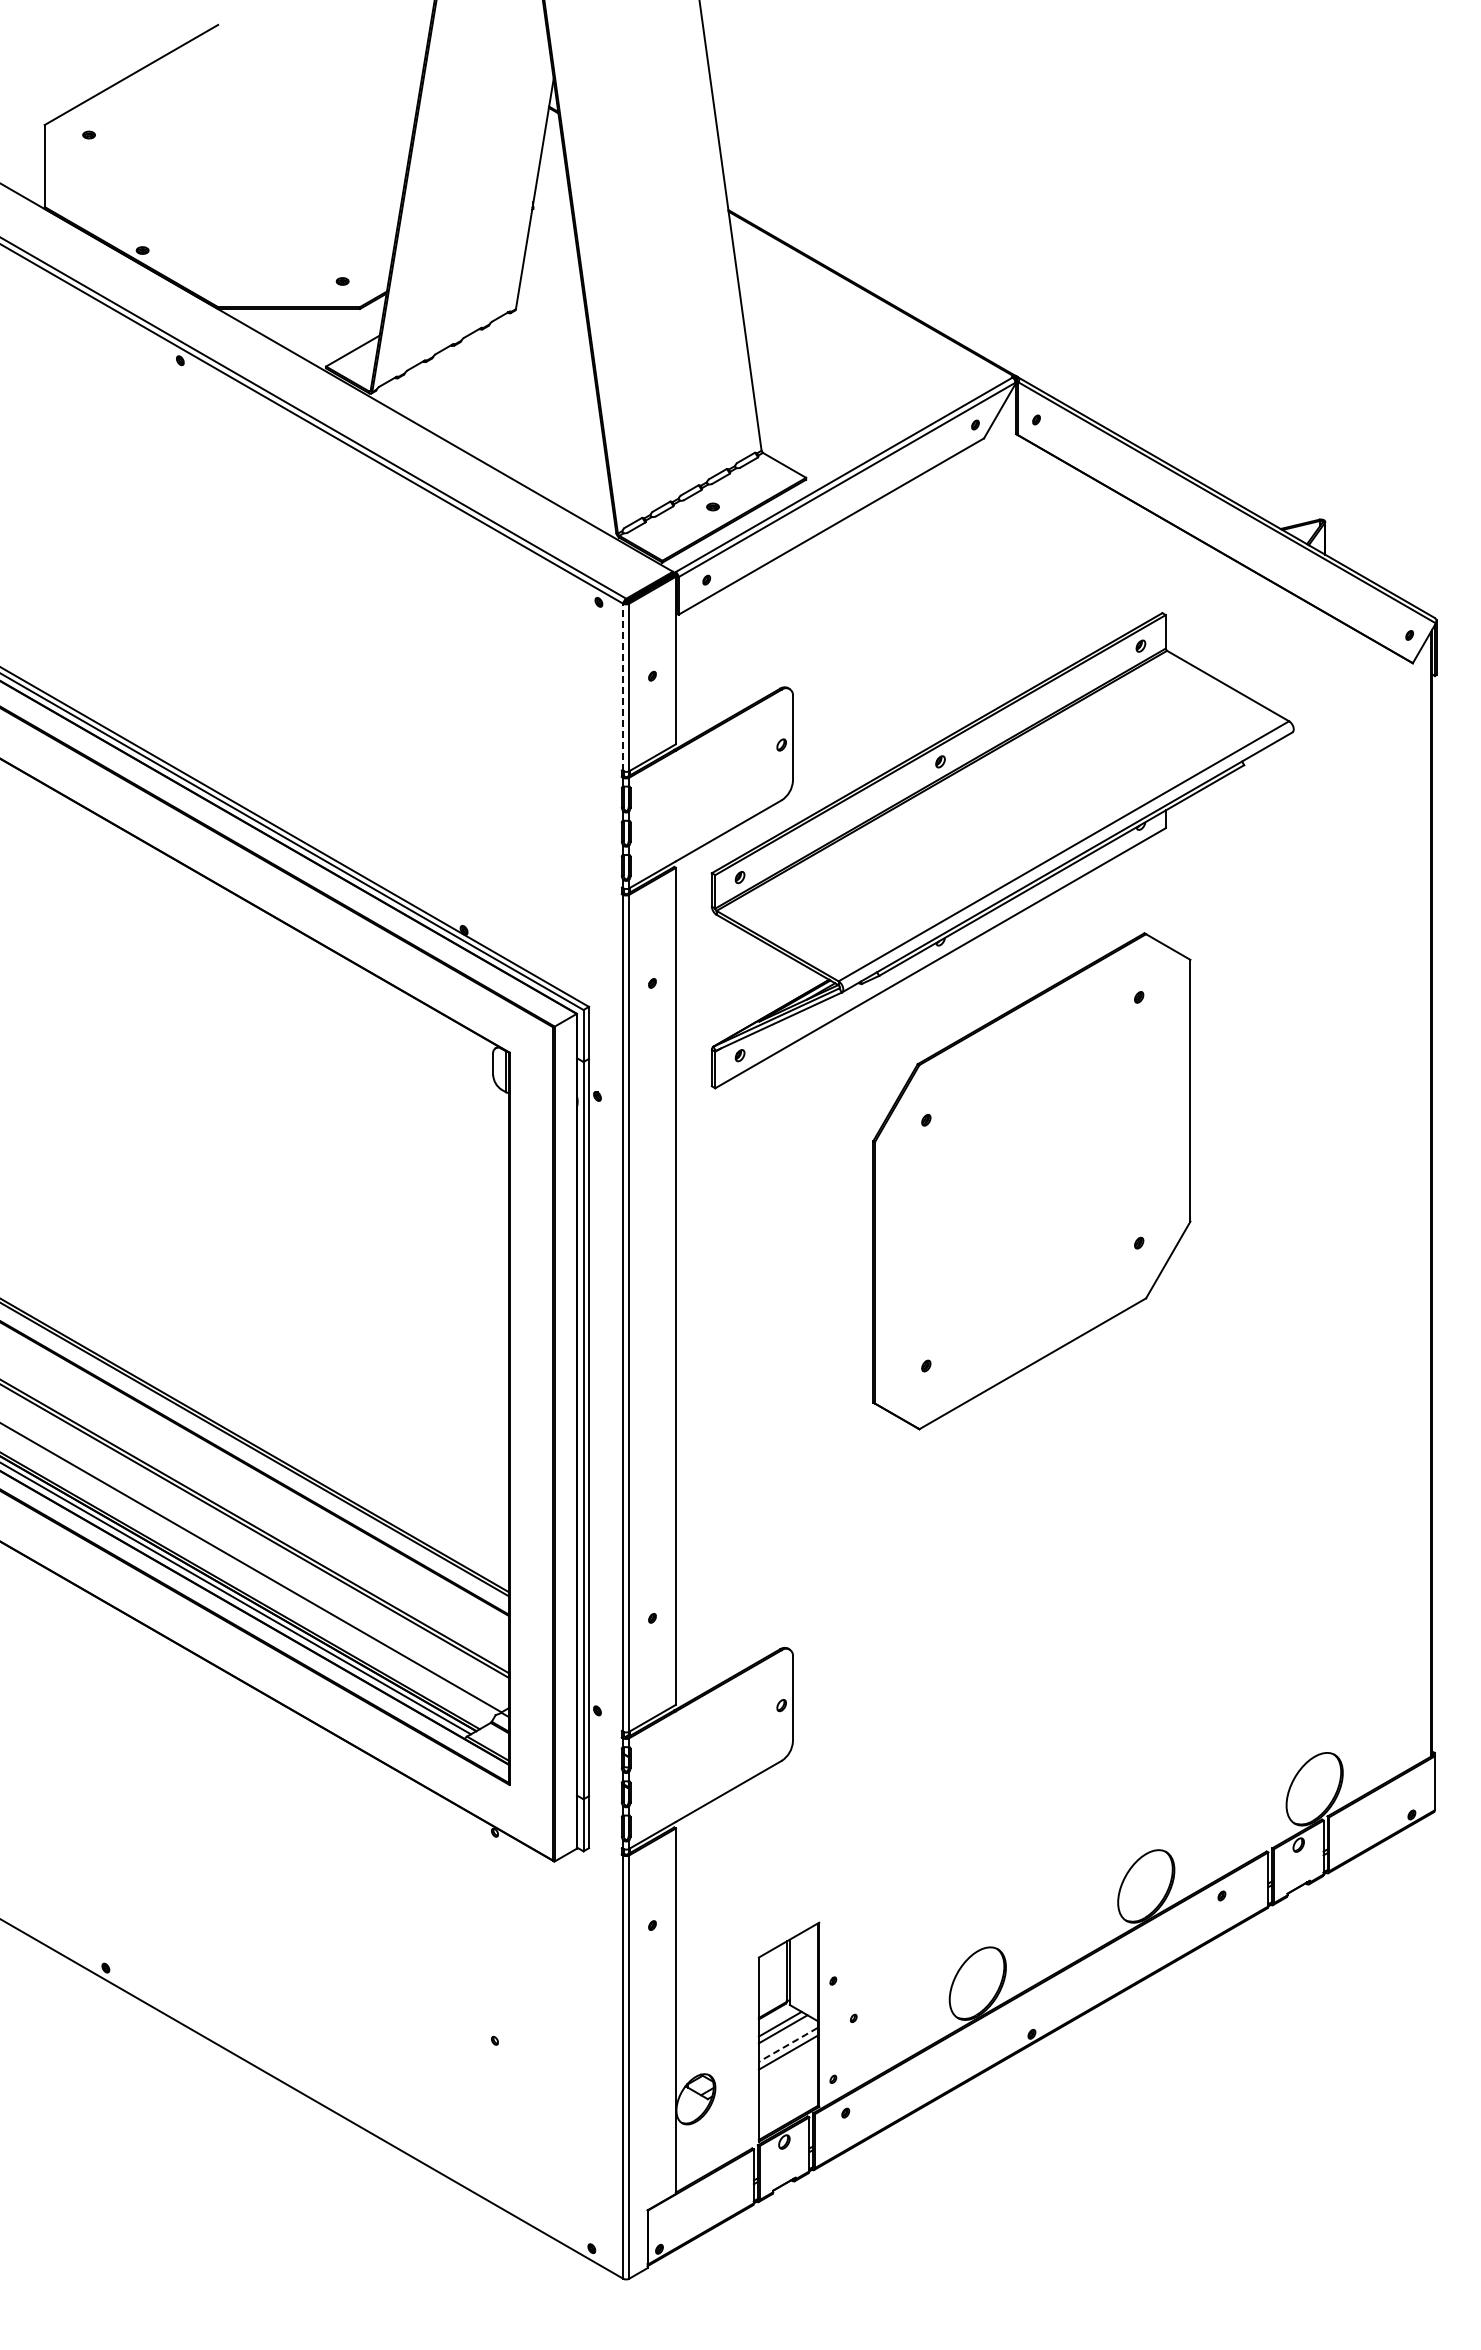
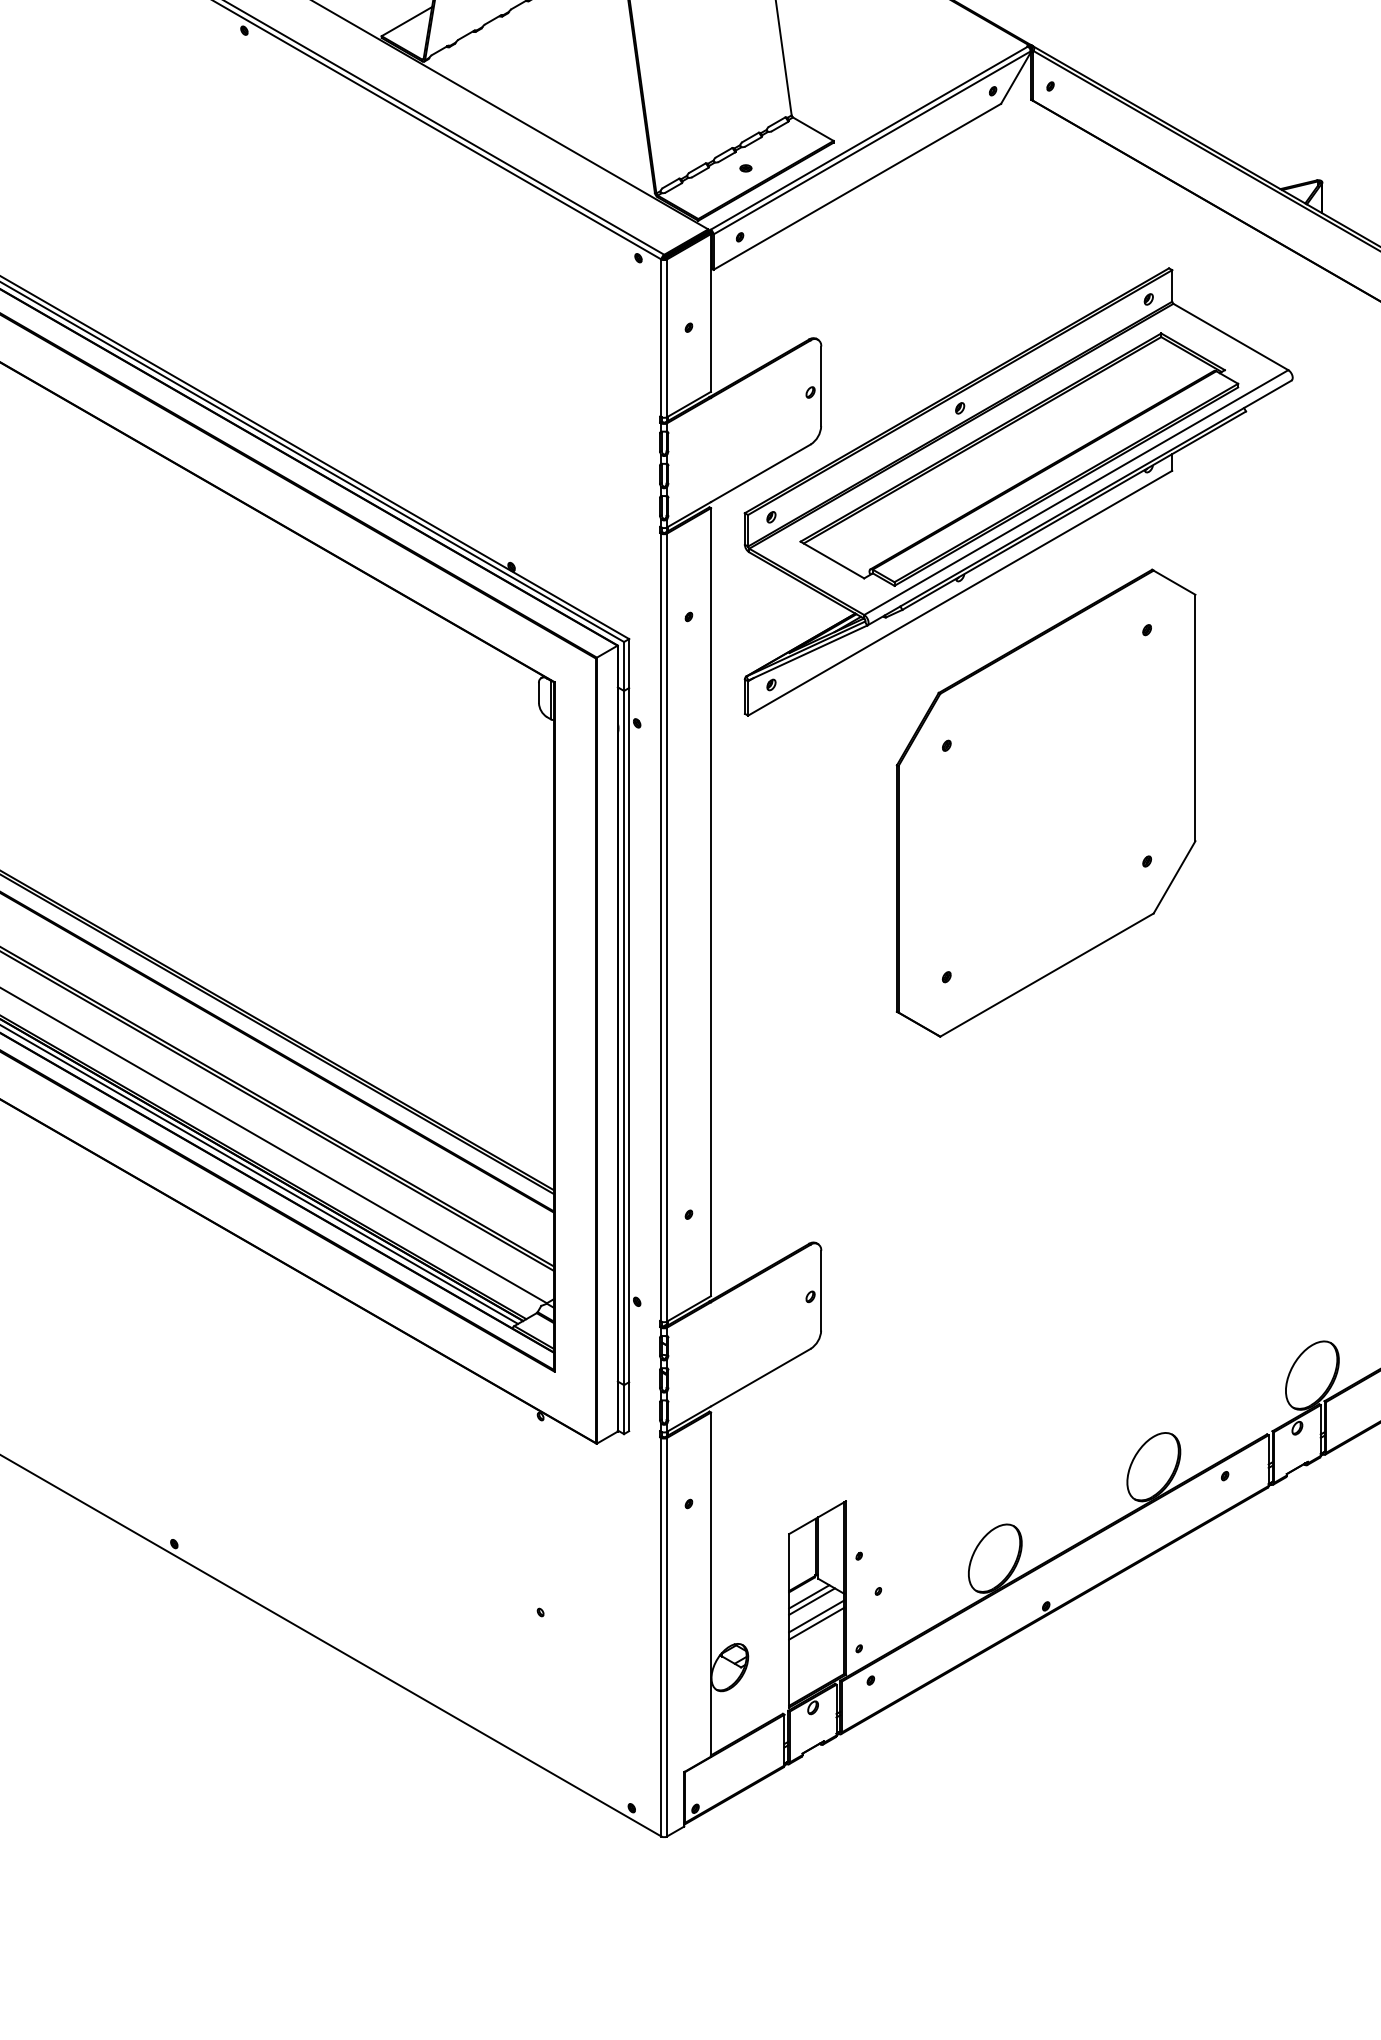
line: (623, 687) -> (661, 338), dashed -> solid
part: (1002, 816) -> (1018, 459), added
line: (788, 2044) -> (817, 1615), dashed -> solid

